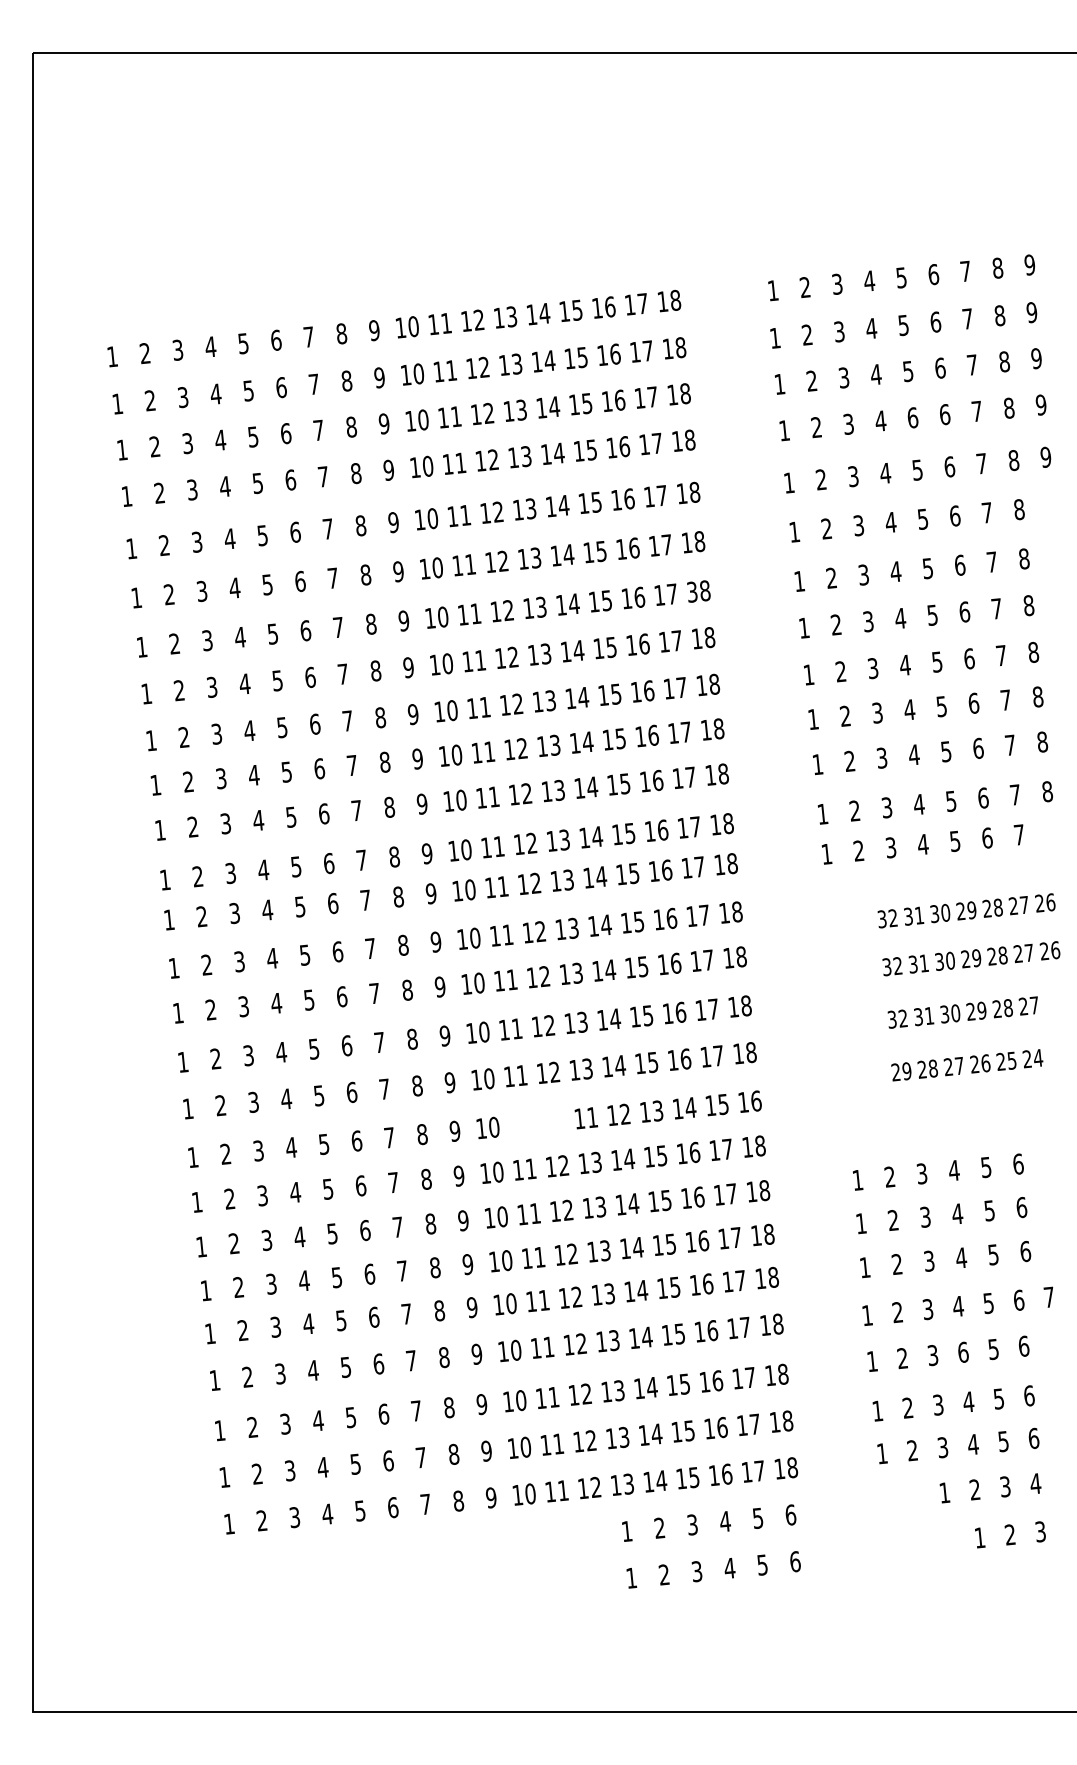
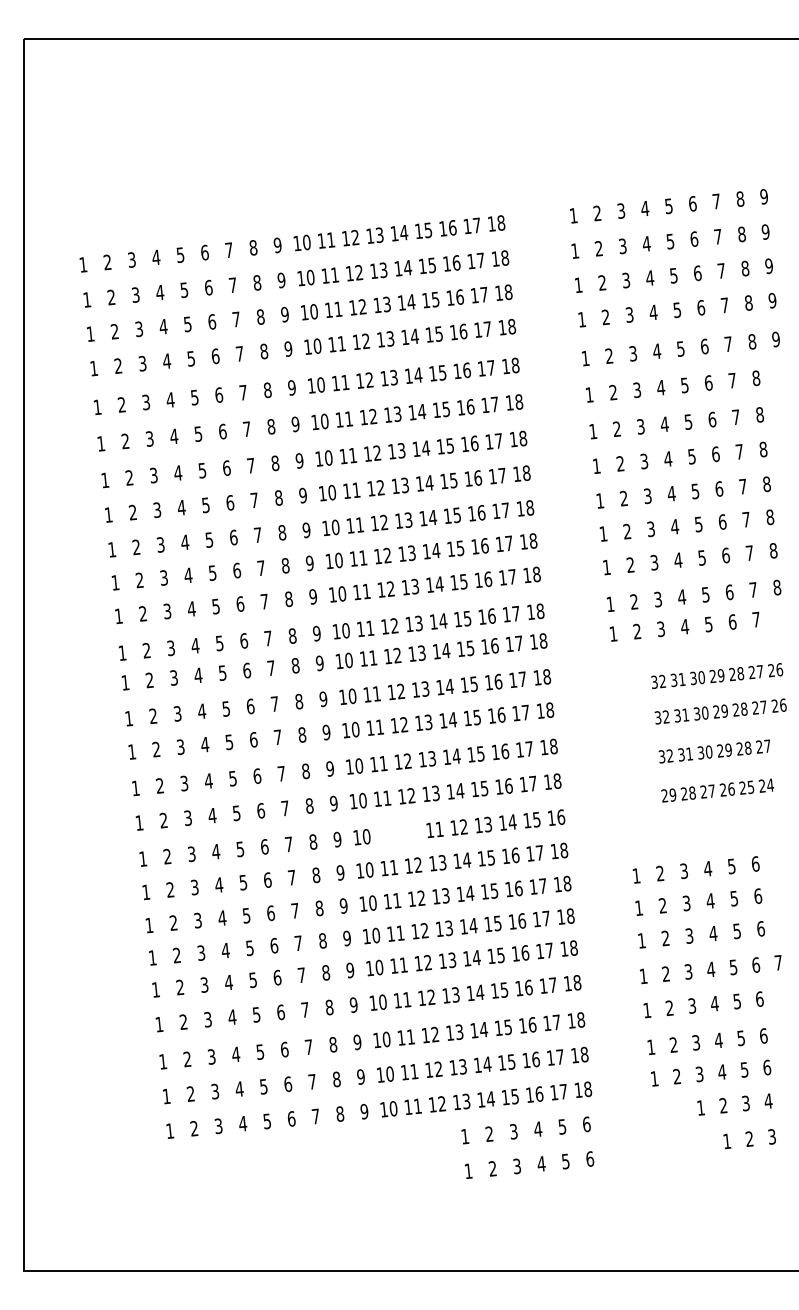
text: (913, 418) -> (677, 310), 6 -> 5
text: (692, 592) -> (513, 439), 38 -> 18
text: (962, 1352) -> (714, 1003), 6 -> 4

